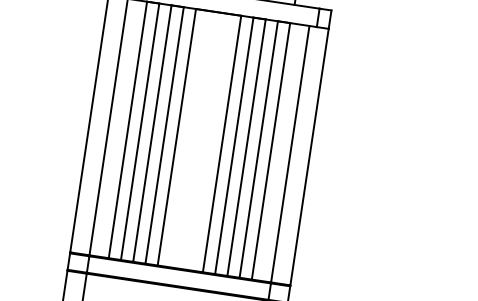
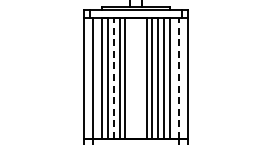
line: (151, 133) -> (113, 78), solid -> dashed
line: (289, 153) -> (178, 78), solid -> dashed

